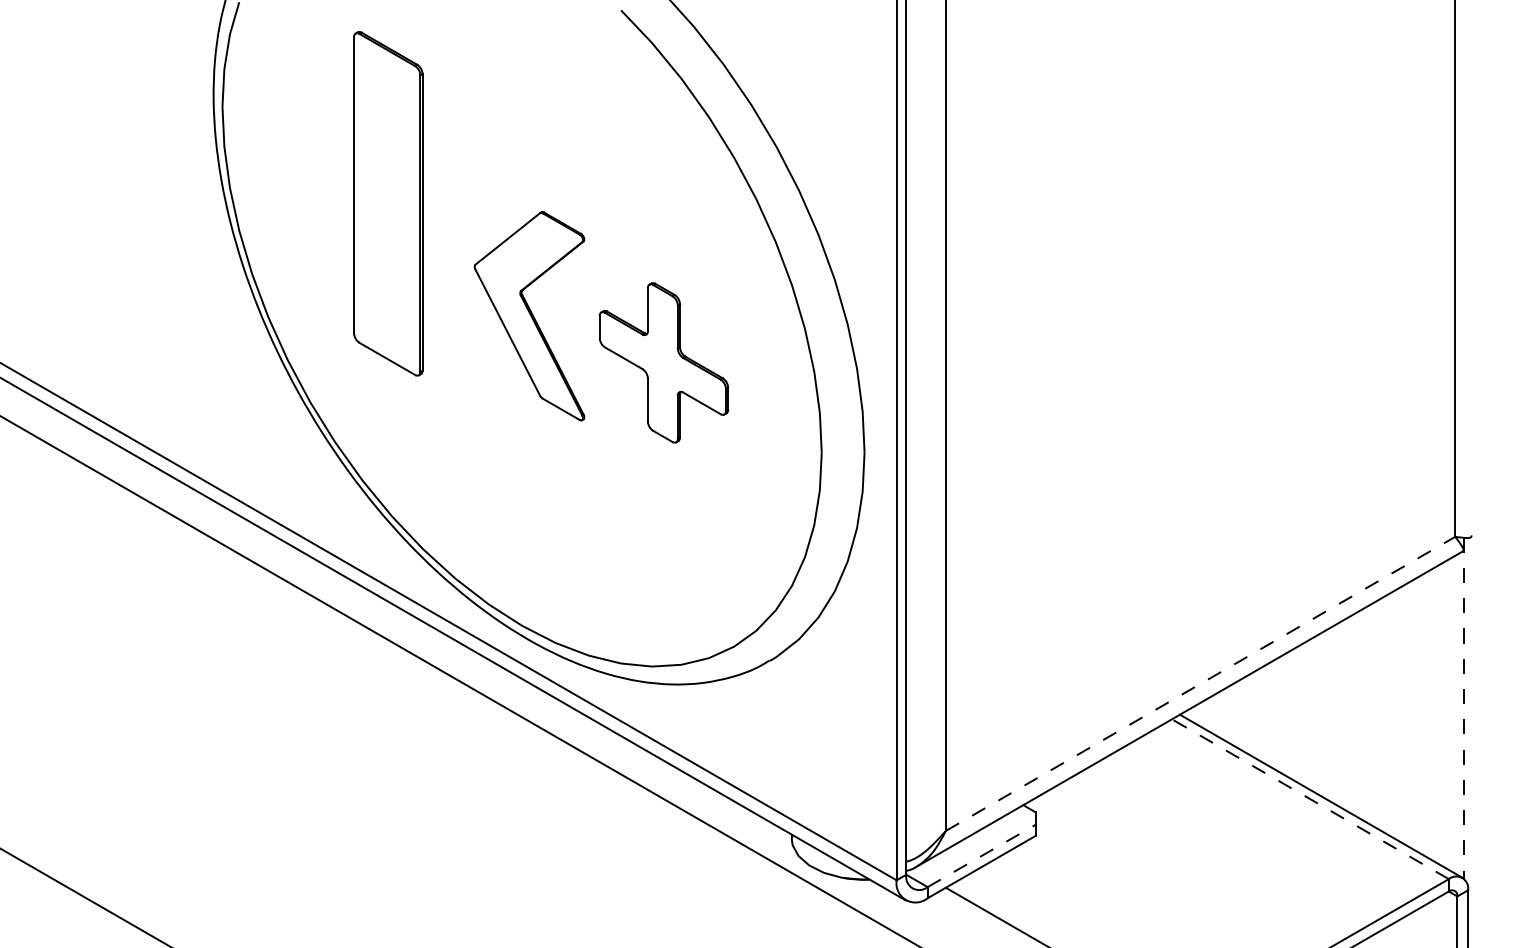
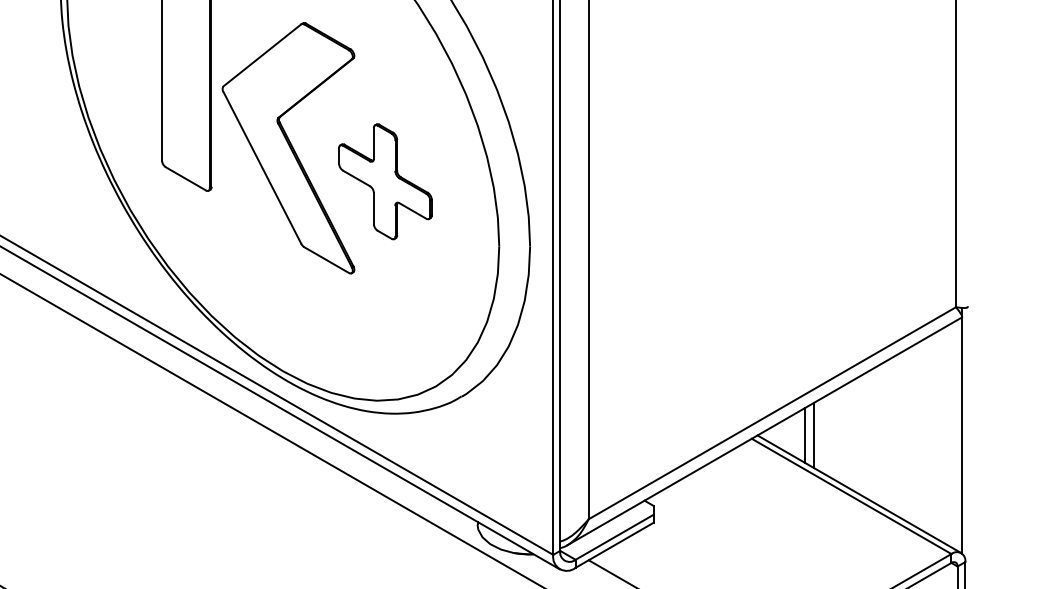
part: (529, 315) -> (288, 147), size x1.67
line: (1201, 683) -> (773, 412), dashed -> solid
line: (1463, 708) -> (962, 430), dashed -> solid
line: (1245, 714) -> (804, 435), added
line: (1258, 714) -> (814, 435), added
line: (1310, 799) -> (851, 496), dashed -> solid
line: (982, 855) -> (615, 536), dashed -> solid

